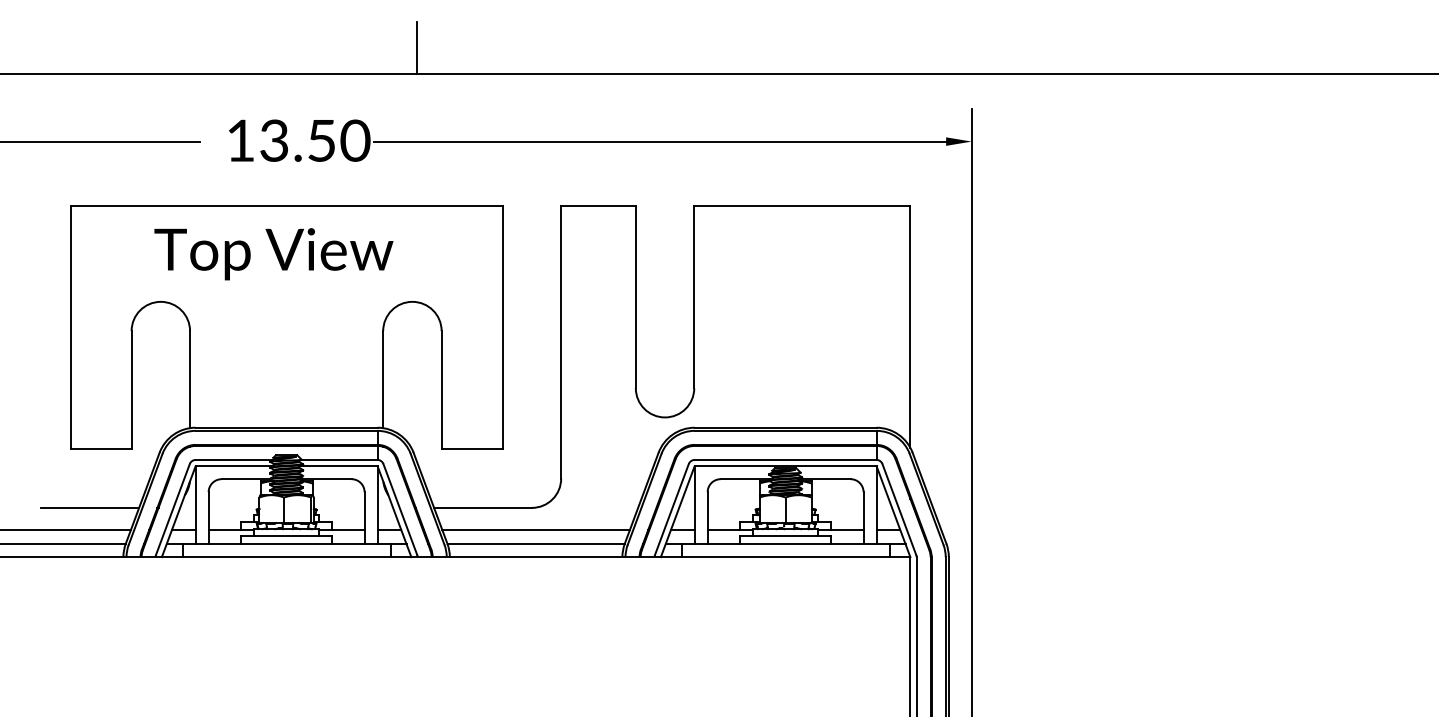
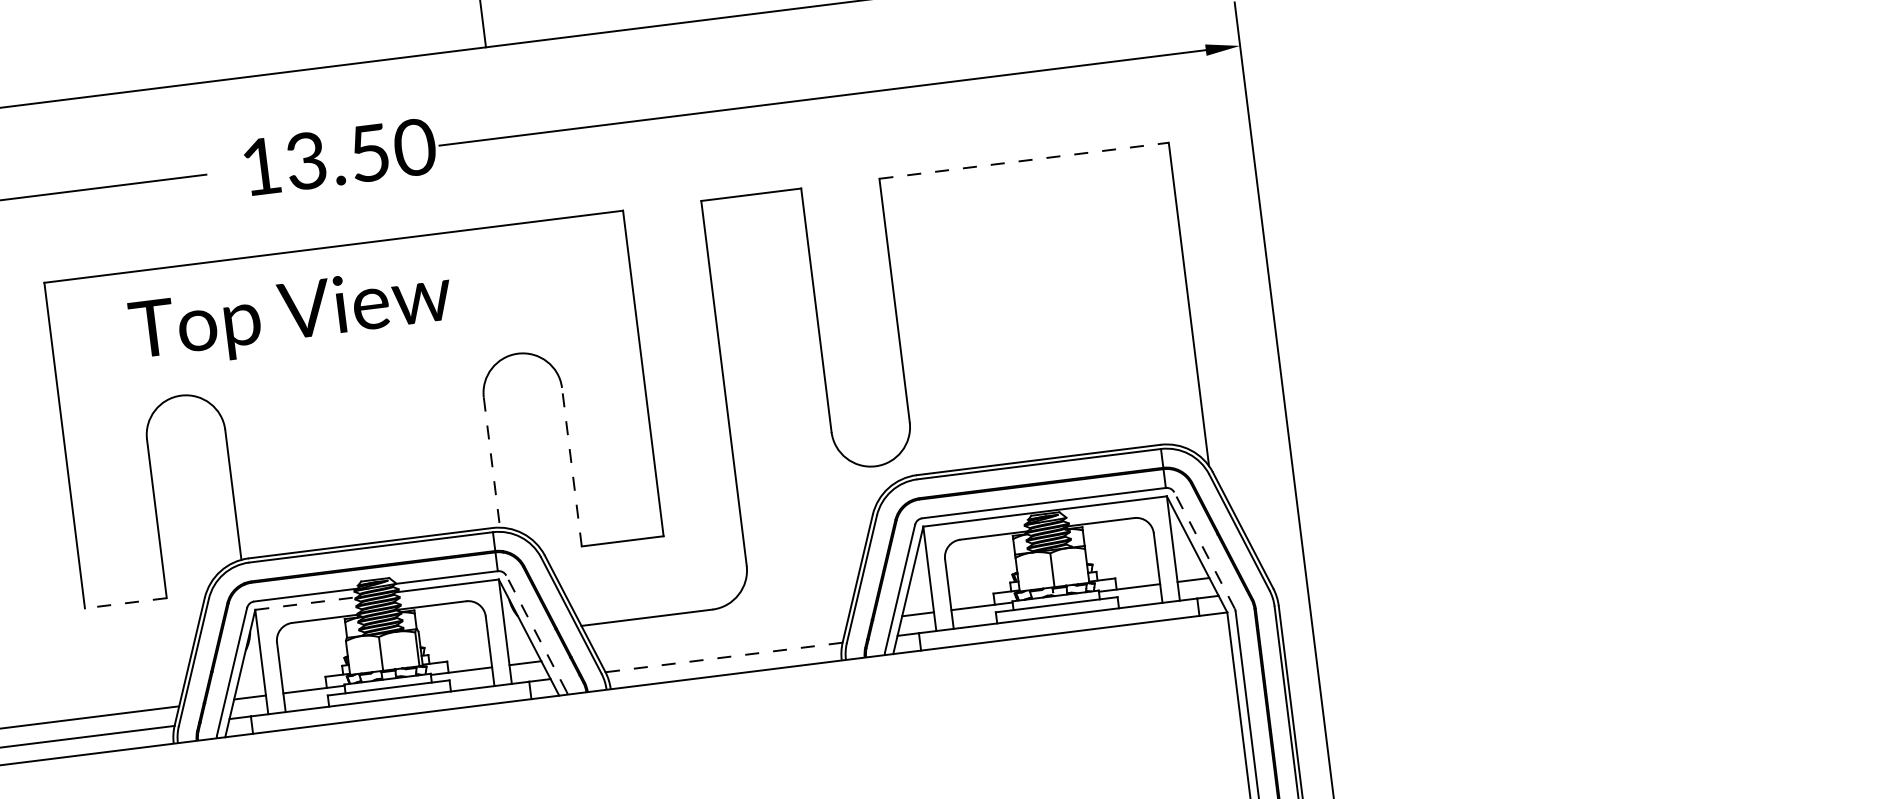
line: (802, 206) -> (1024, 161), solid -> dashed
text: (273, 254) -> (290, 317), moved
line: (383, 379) -> (492, 462), solid -> dashed
line: (441, 389) -> (571, 466), solid -> dashed
line: (101, 449) -> (126, 603), solid -> dashed
line: (234, 466) -> (307, 603), solid -> dashed
line: (90, 507) -> (121, 682), removed
line: (400, 509) -> (536, 633), solid -> dashed
line: (899, 509) -> (1204, 550), solid -> dashed
line: (535, 530) -> (720, 639), removed
line: (536, 544) -> (724, 657), solid -> dashed

